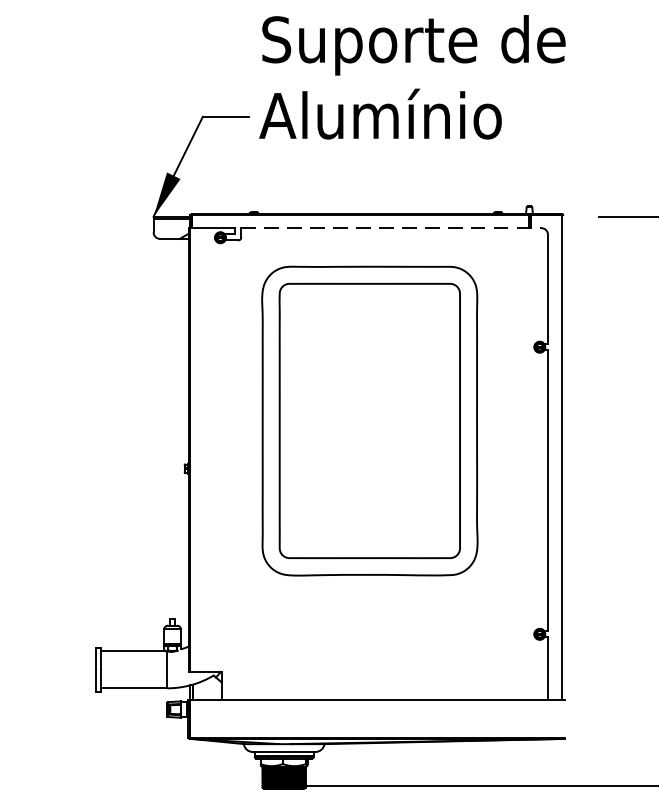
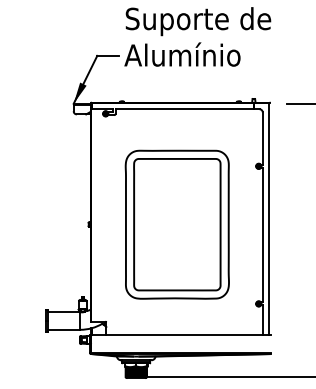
line: (391, 228) -> (187, 109), dashed -> solid
part: (368, 420) -> (176, 224), moved

